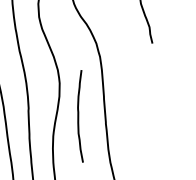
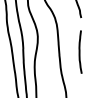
curve: (80, 115) -> (80, 51), moved

